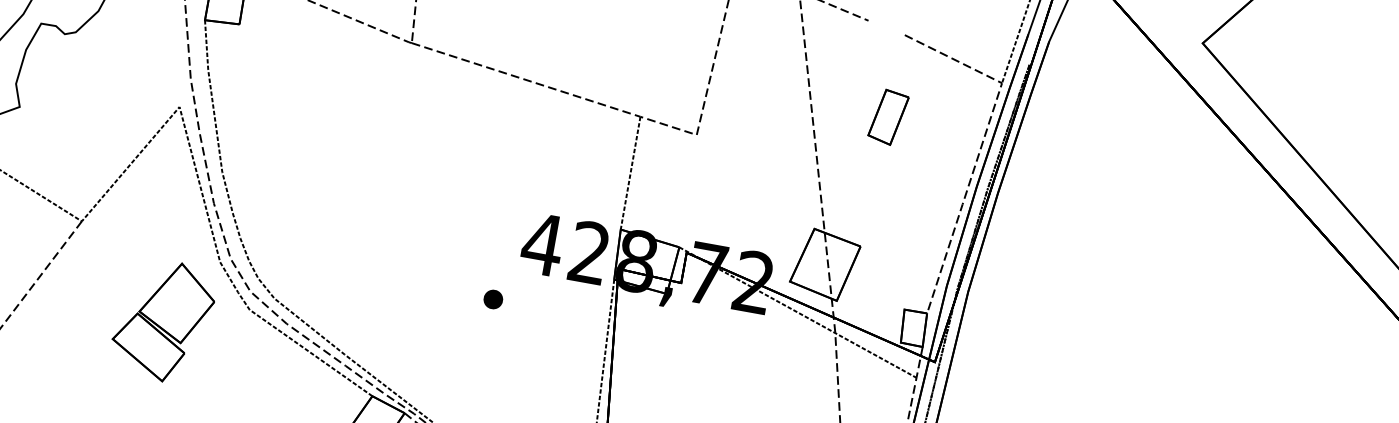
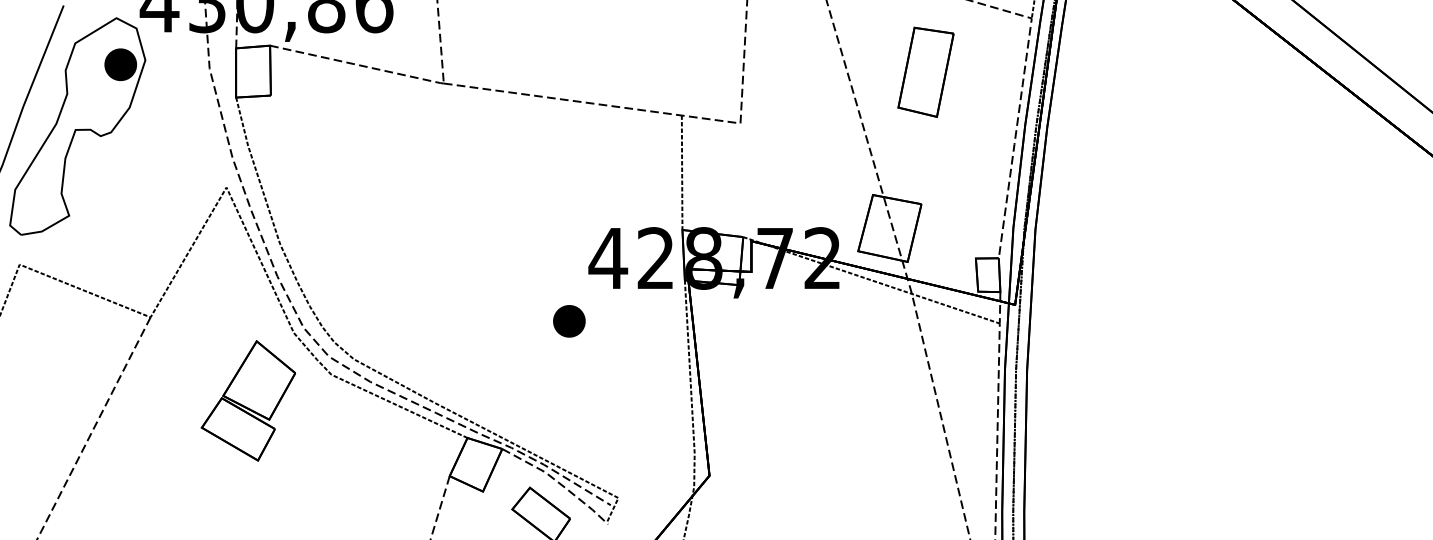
part: (888, 116) -> (925, 71), size x1.67
part: (493, 299) -> (569, 321), size x1.67

